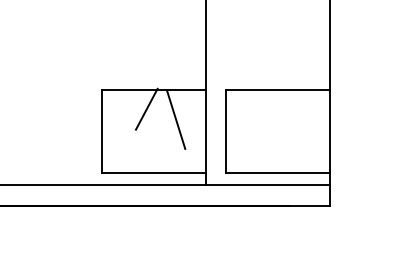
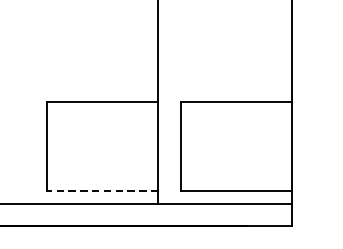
line: (146, 108) -> (94, 122), removed
line: (176, 119) -> (127, 133), removed
line: (154, 172) -> (103, 190), solid -> dashed

